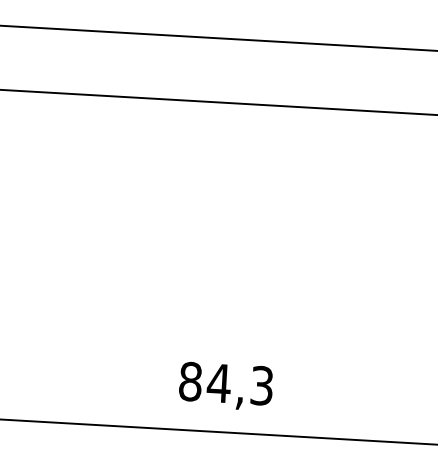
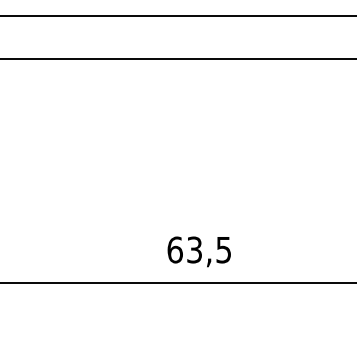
text: (226, 383) -> (199, 249), 84,3 -> 63,5

